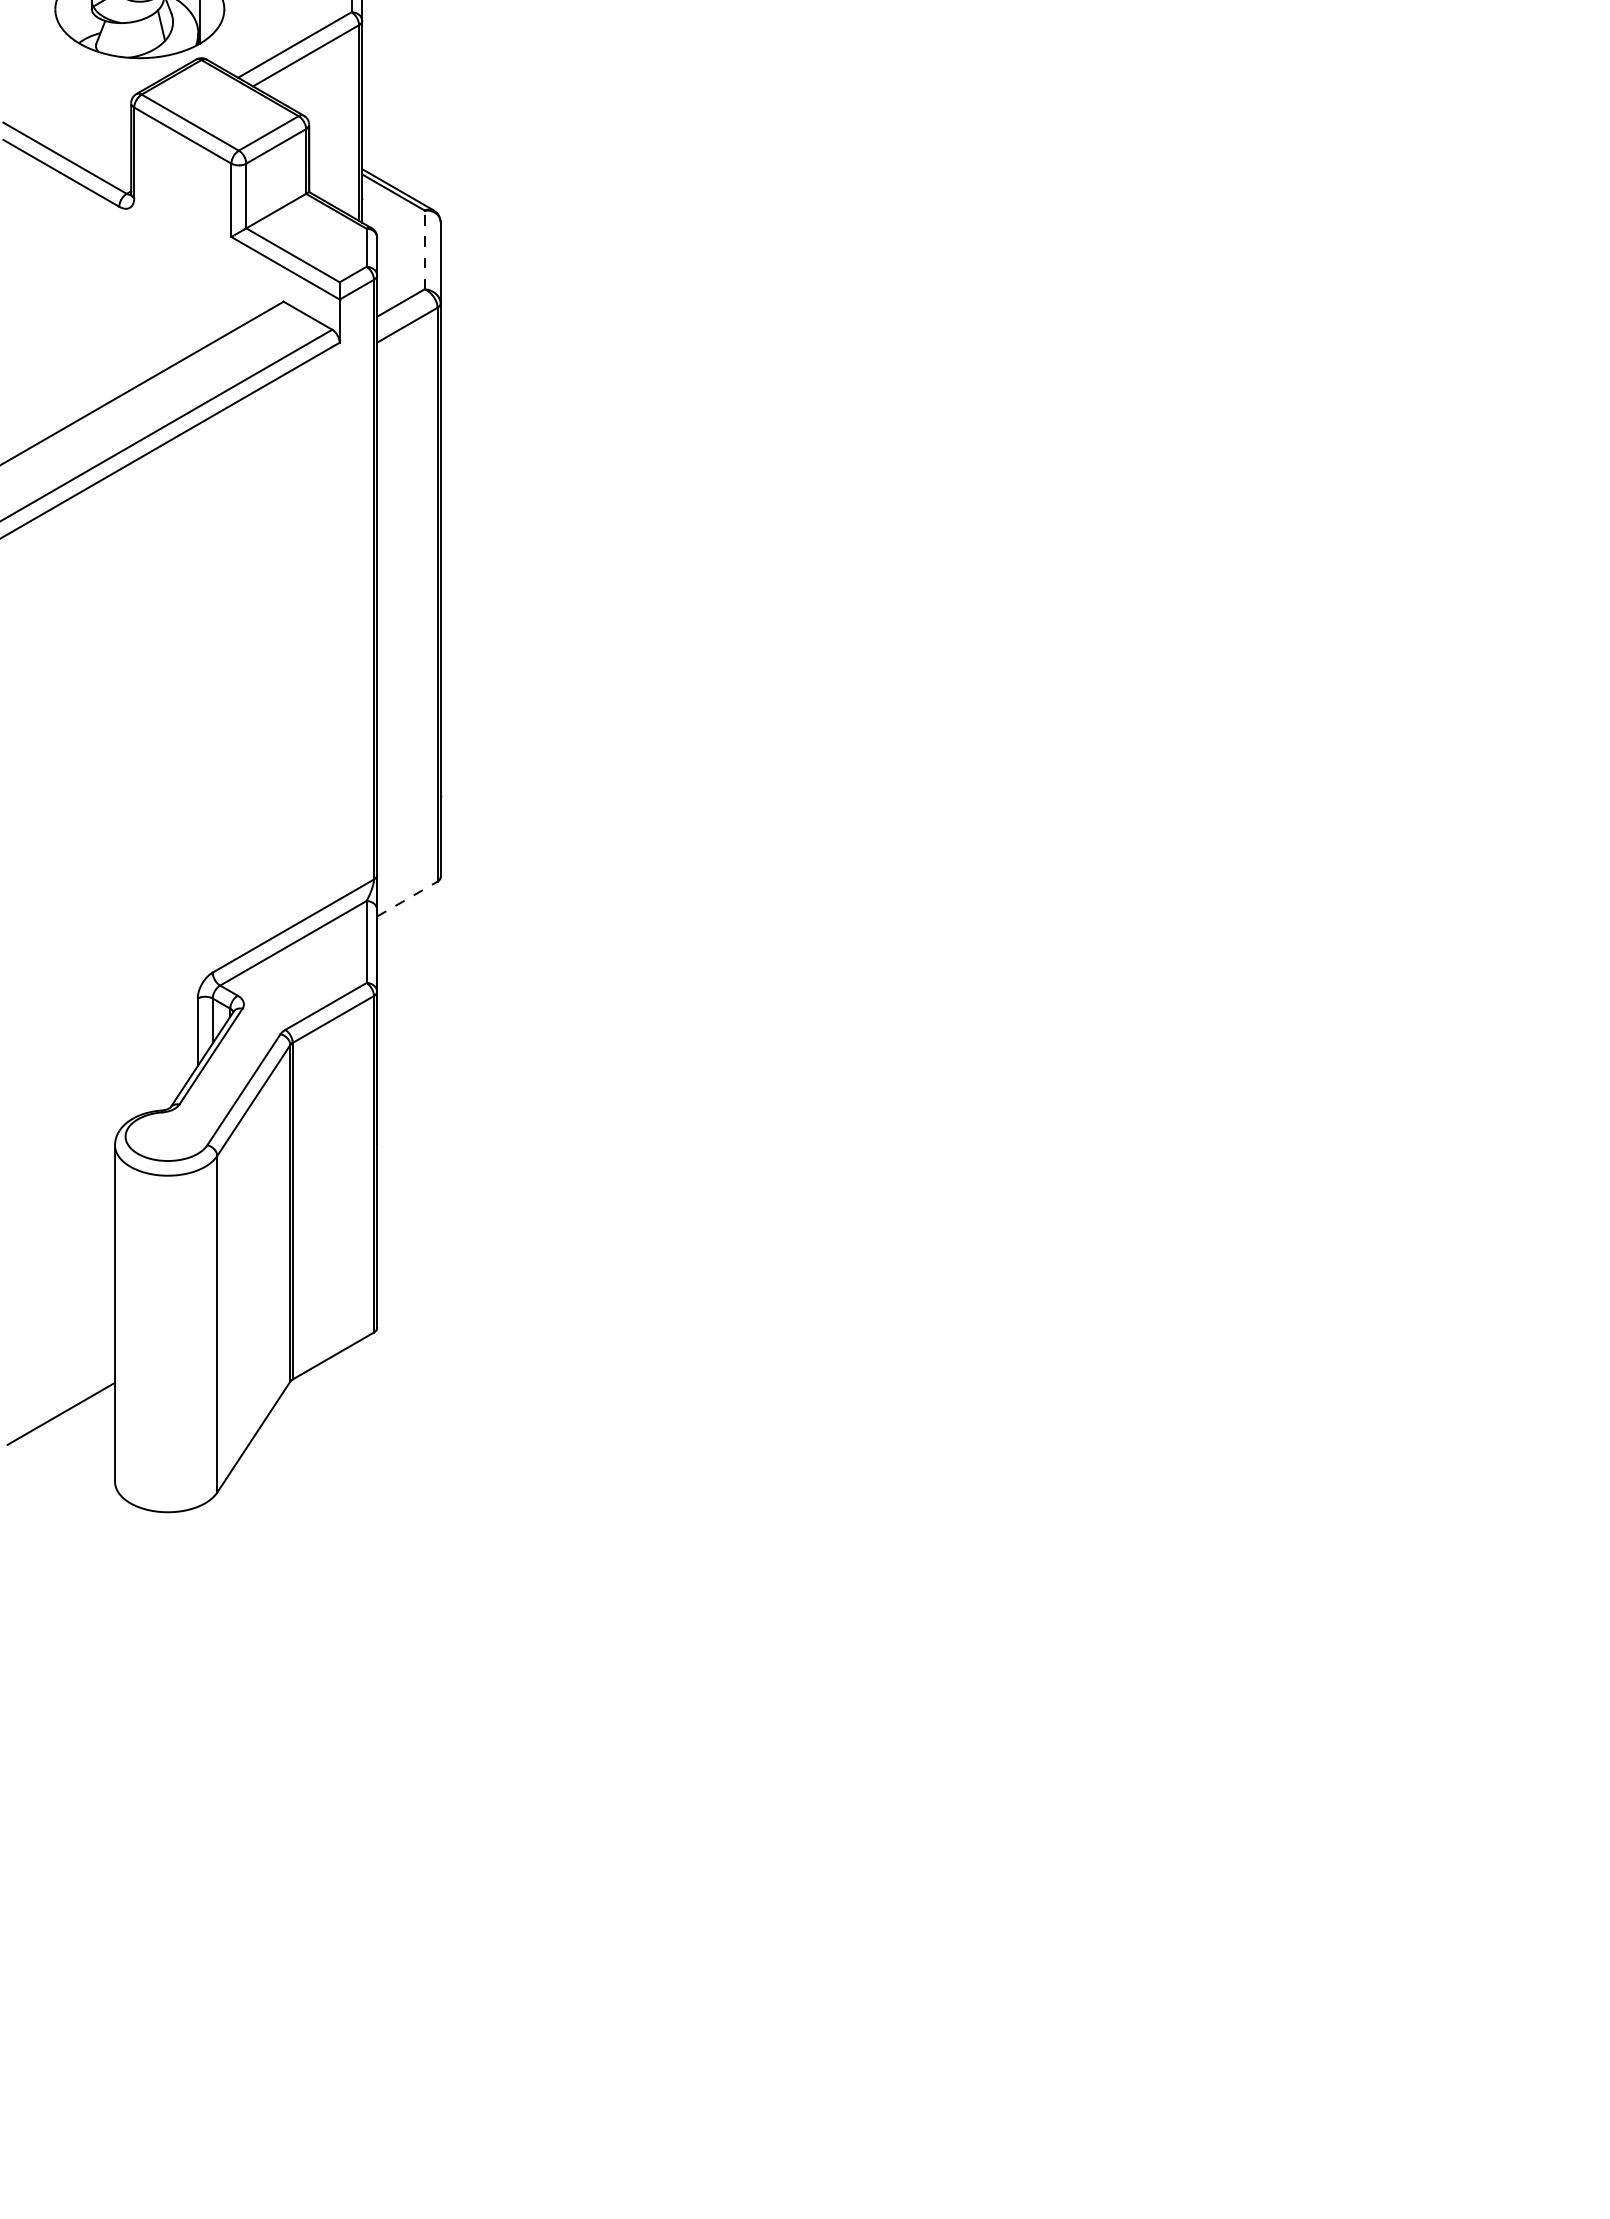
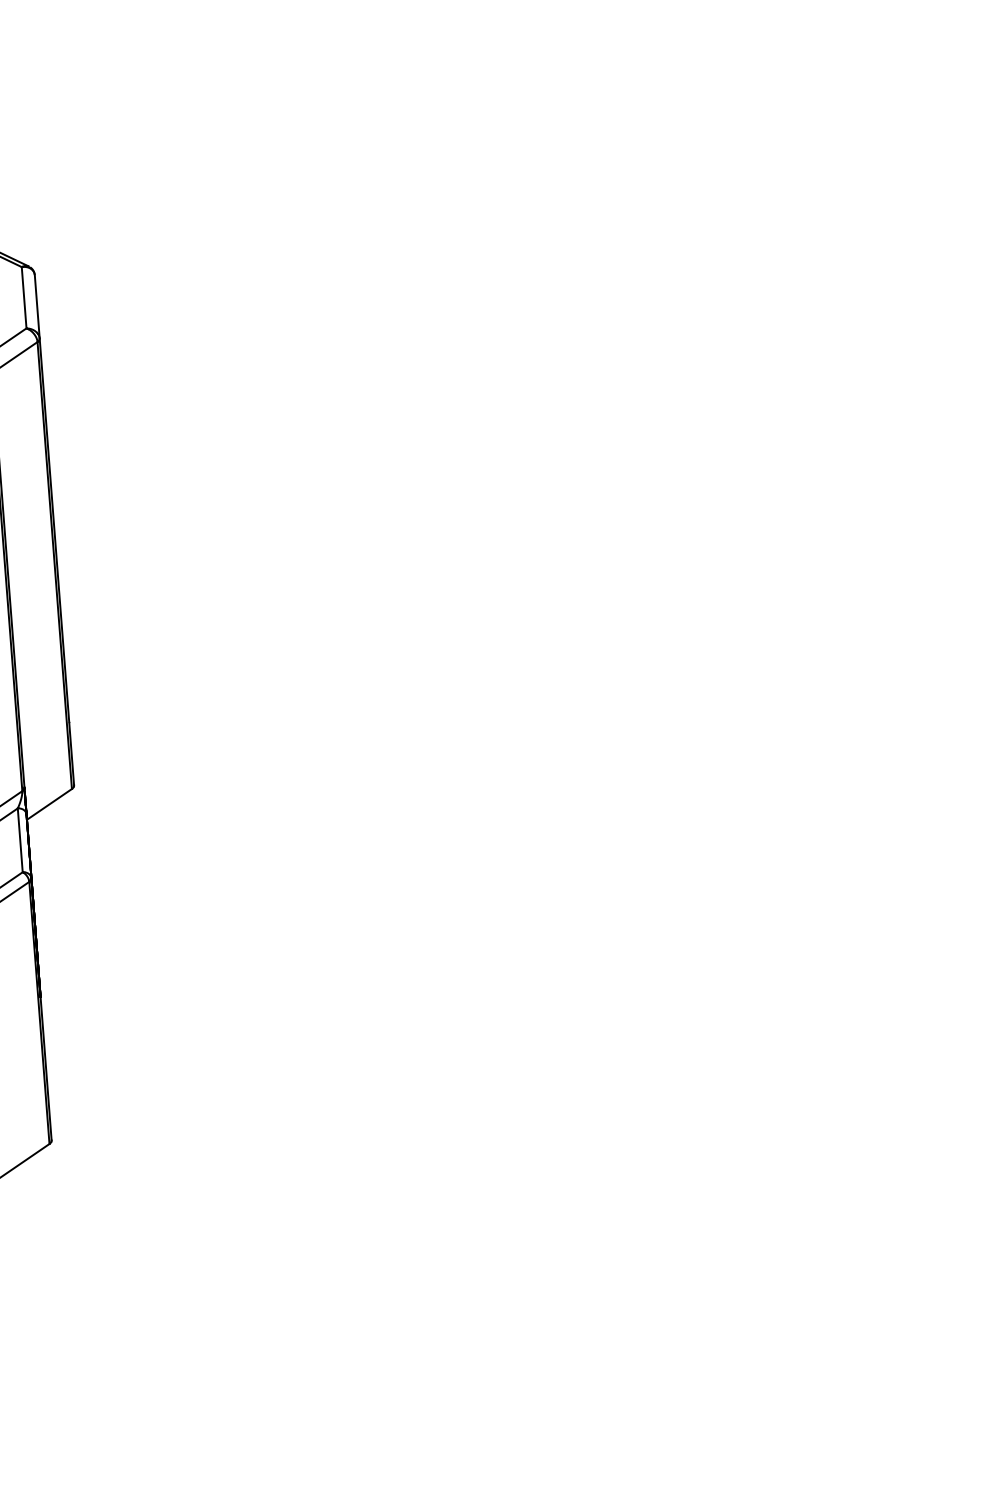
line: (424, 249) -> (23, 297), dashed -> solid
line: (407, 899) -> (49, 804), dashed -> solid

